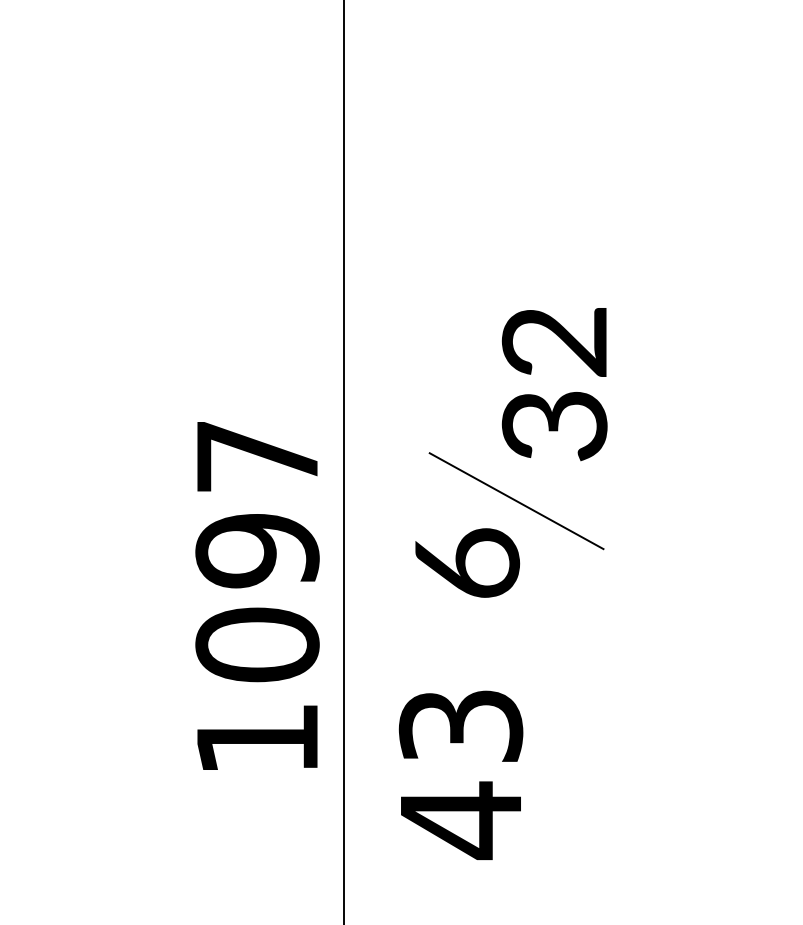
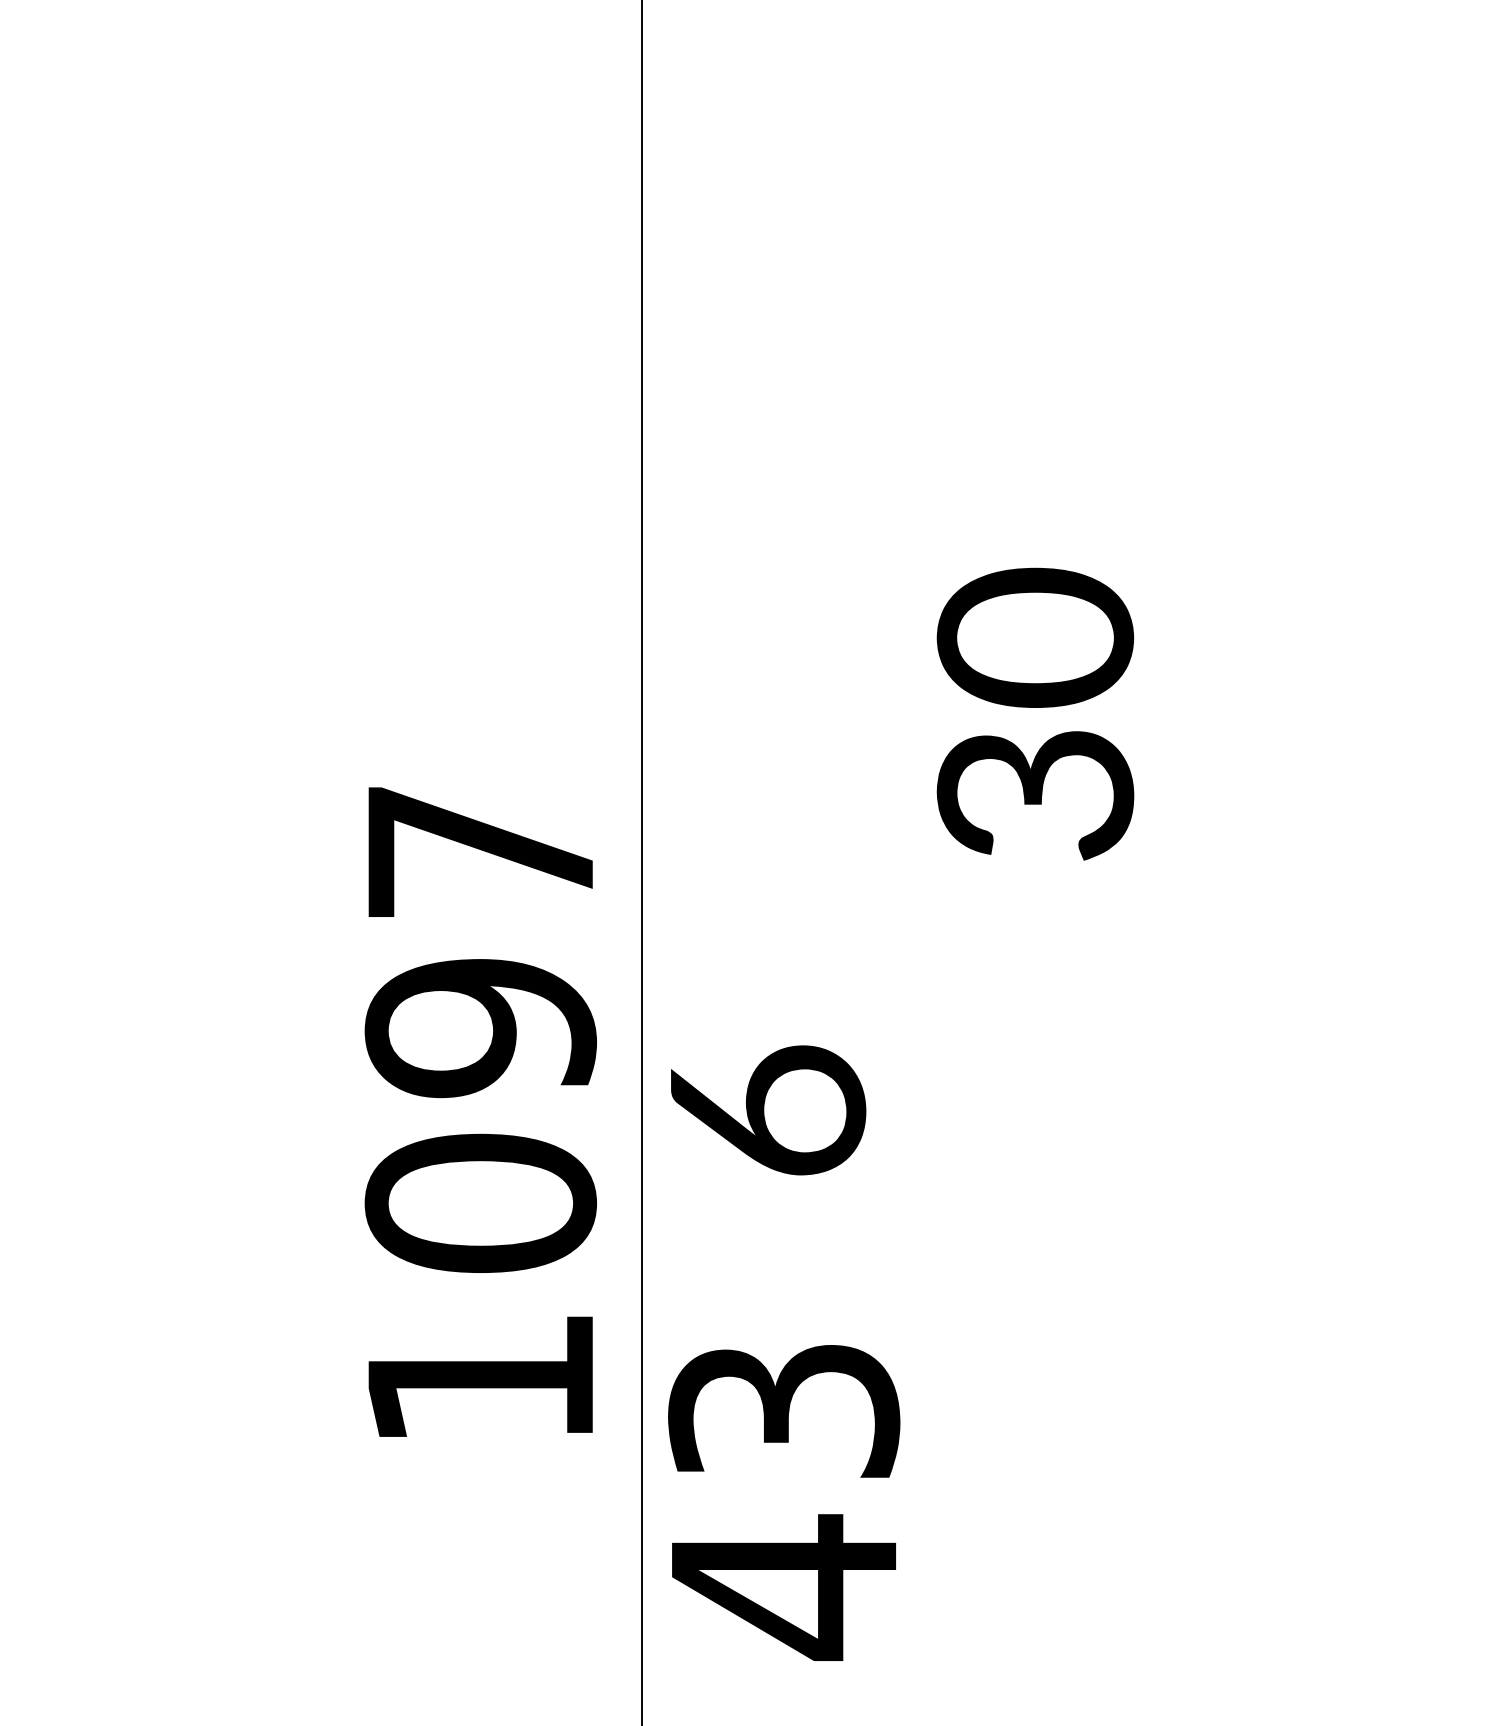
text: (554, 341) -> (1035, 637), 32 -> 30
line: (516, 501) -> (964, 935), removed
text: (467, 562) -> (768, 1109), moved
text: (460, 774) -> (783, 1501), moved

